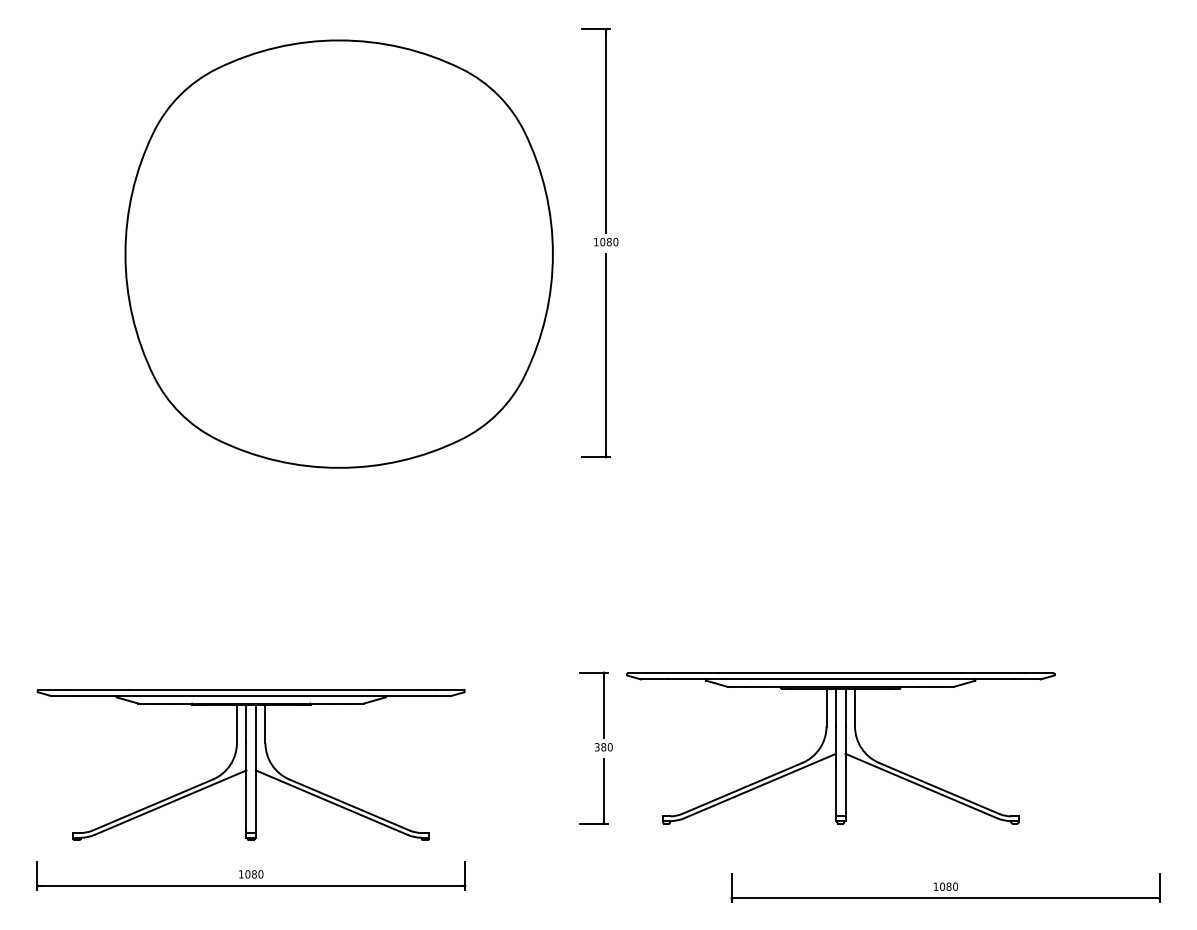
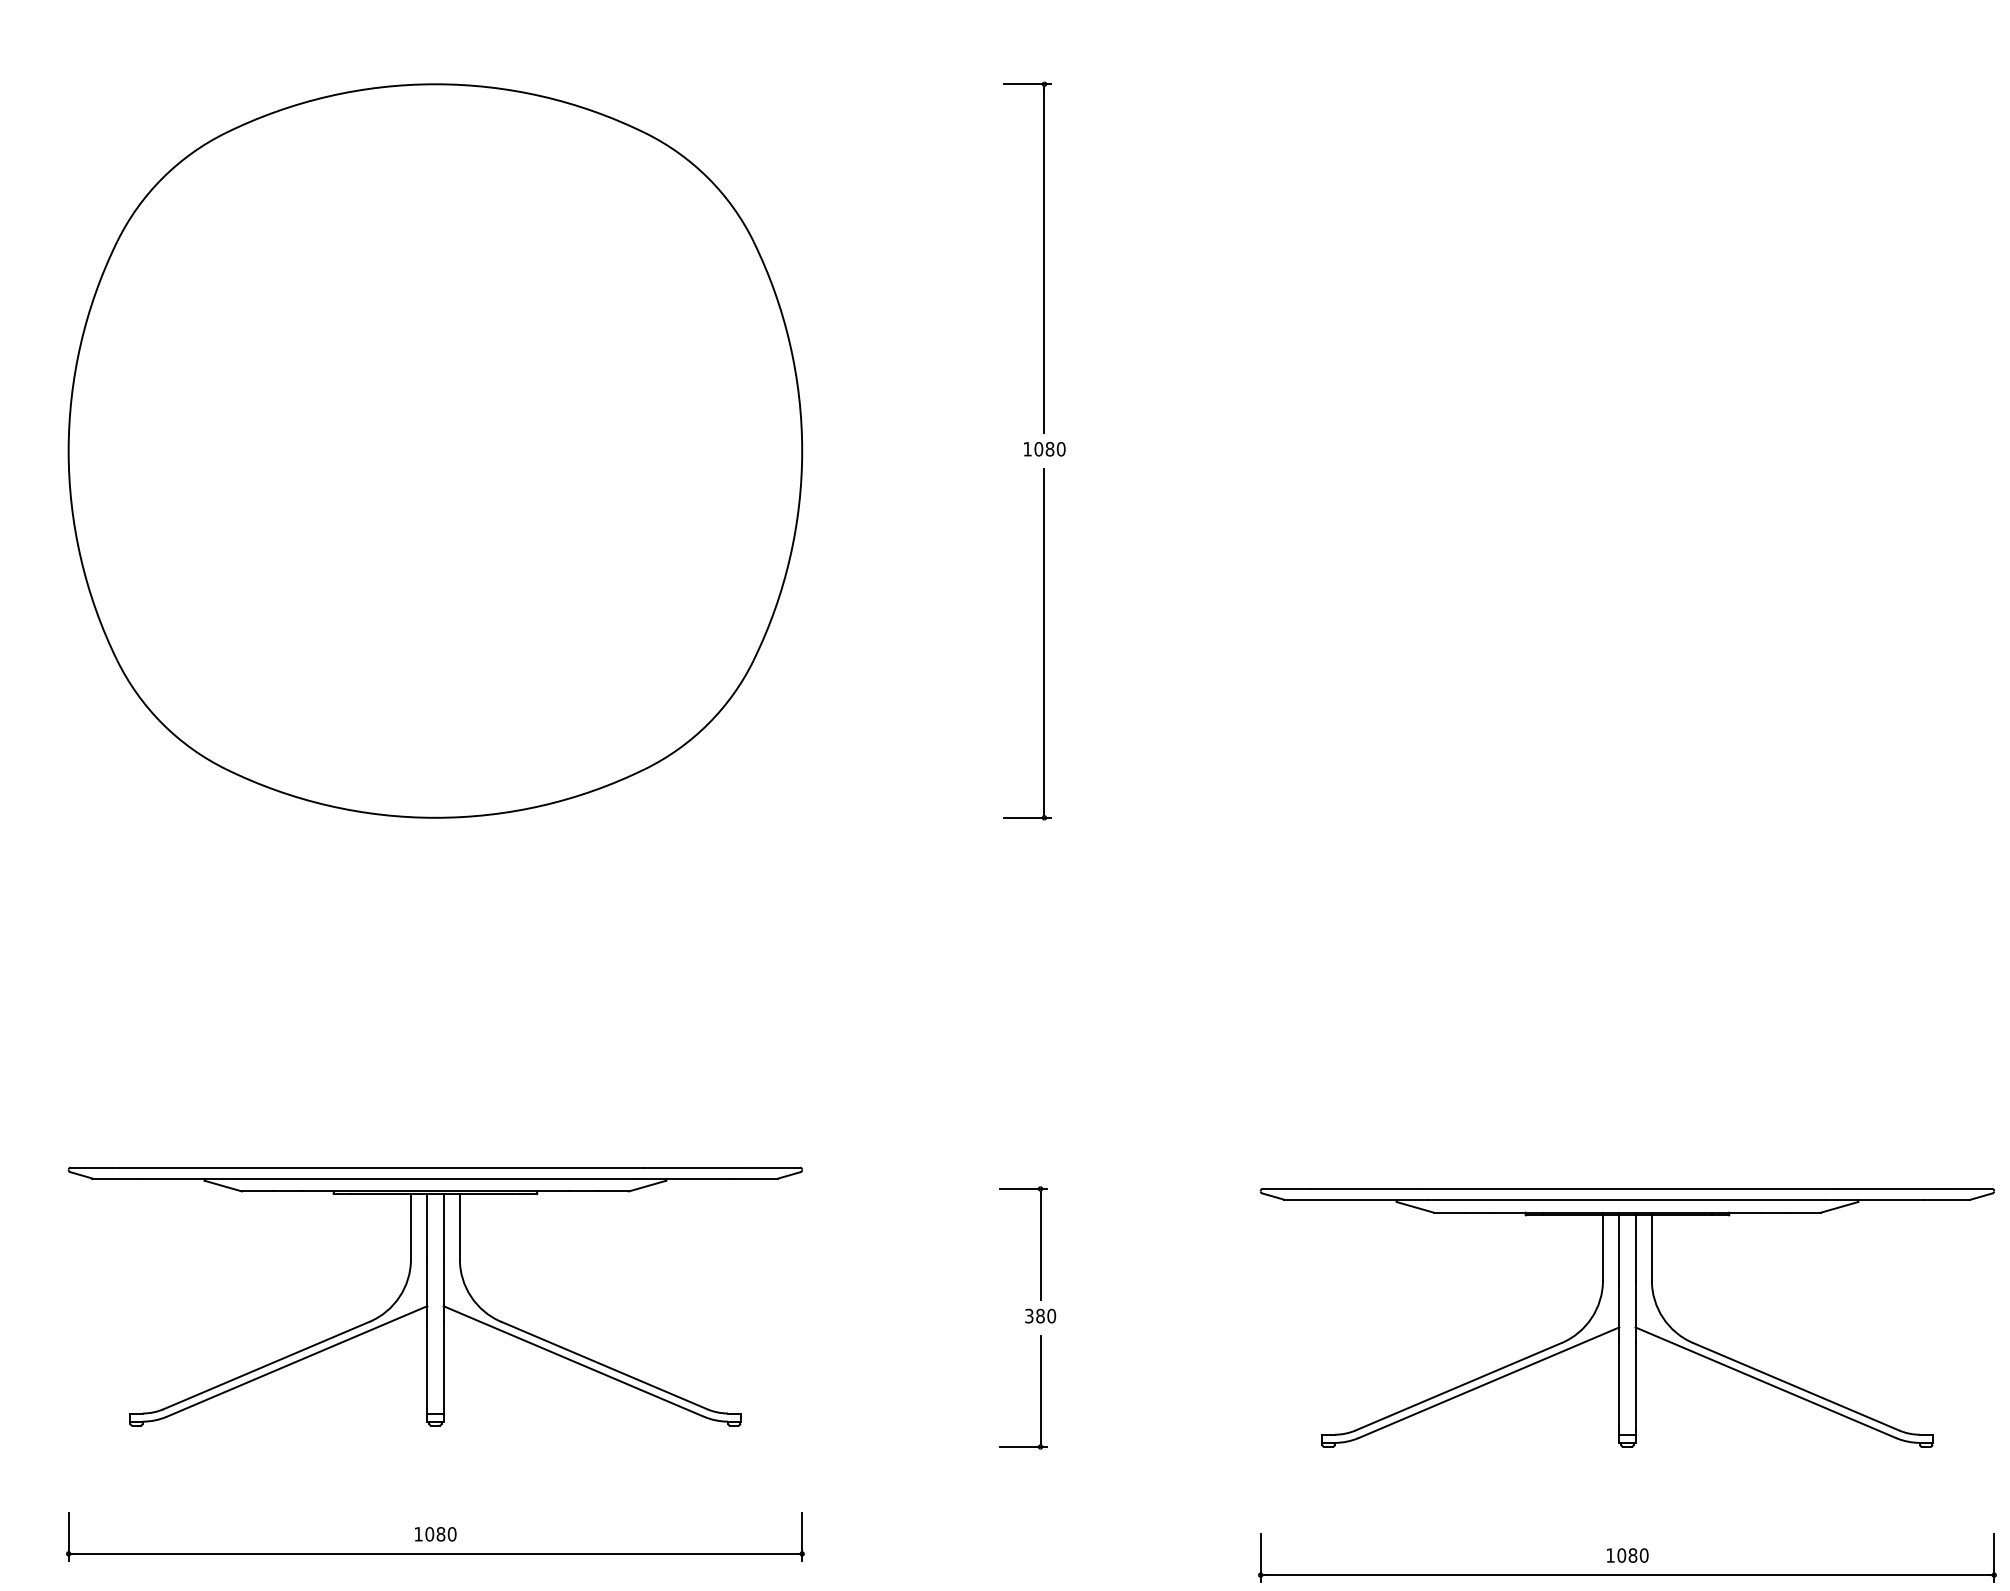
part: (338, 253) -> (434, 449), moved
part: (840, 748) -> (1626, 1318), moved
part: (250, 764) -> (434, 1295), moved

